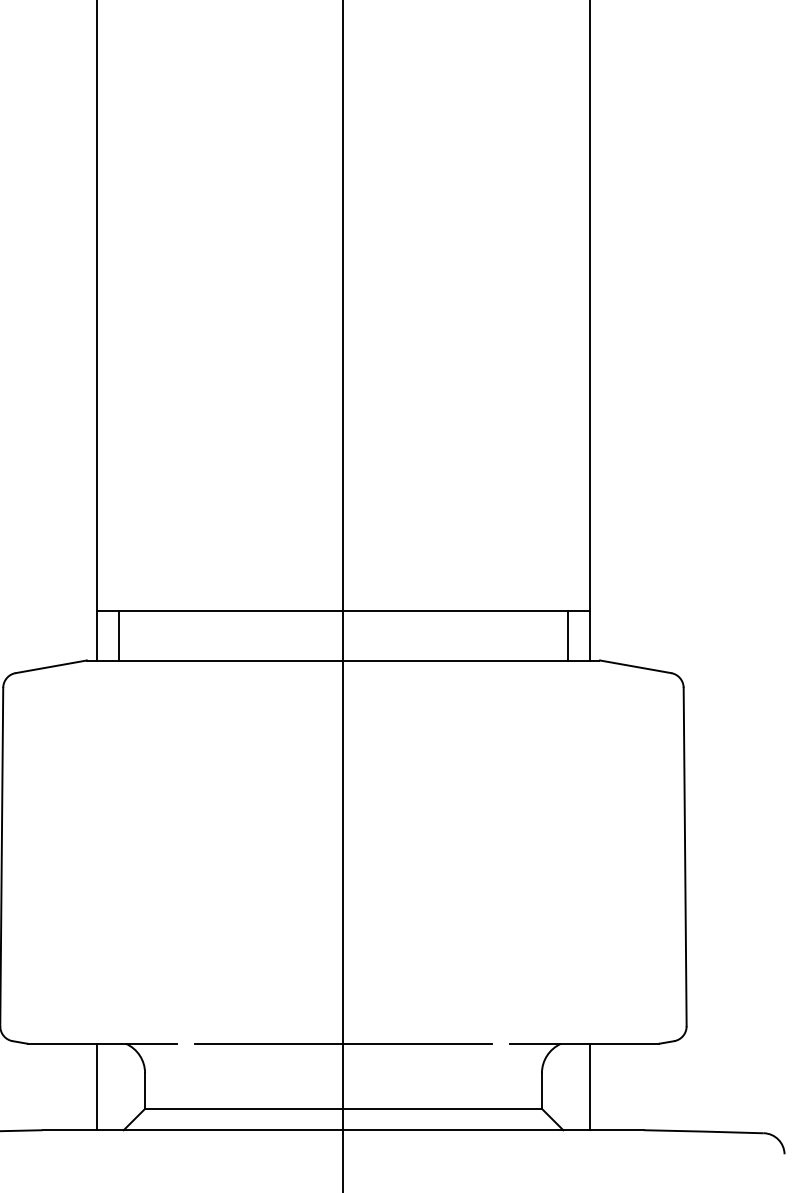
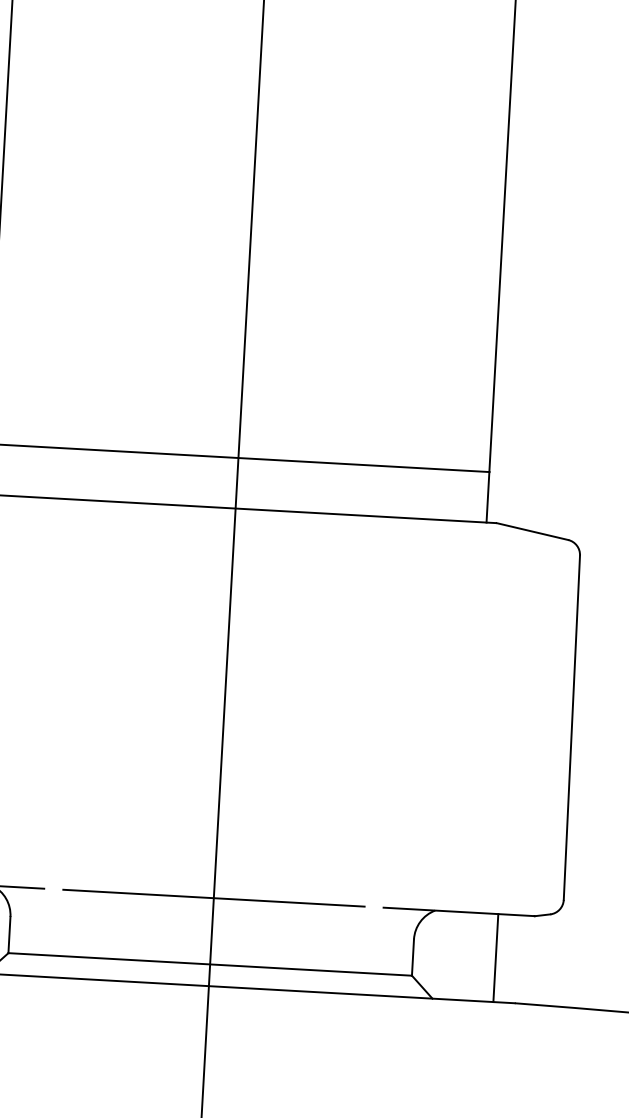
line: (118, 635) -> (8, 470), removed
line: (568, 635) -> (465, 495), removed
line: (590, 1086) -> (496, 957), moved

